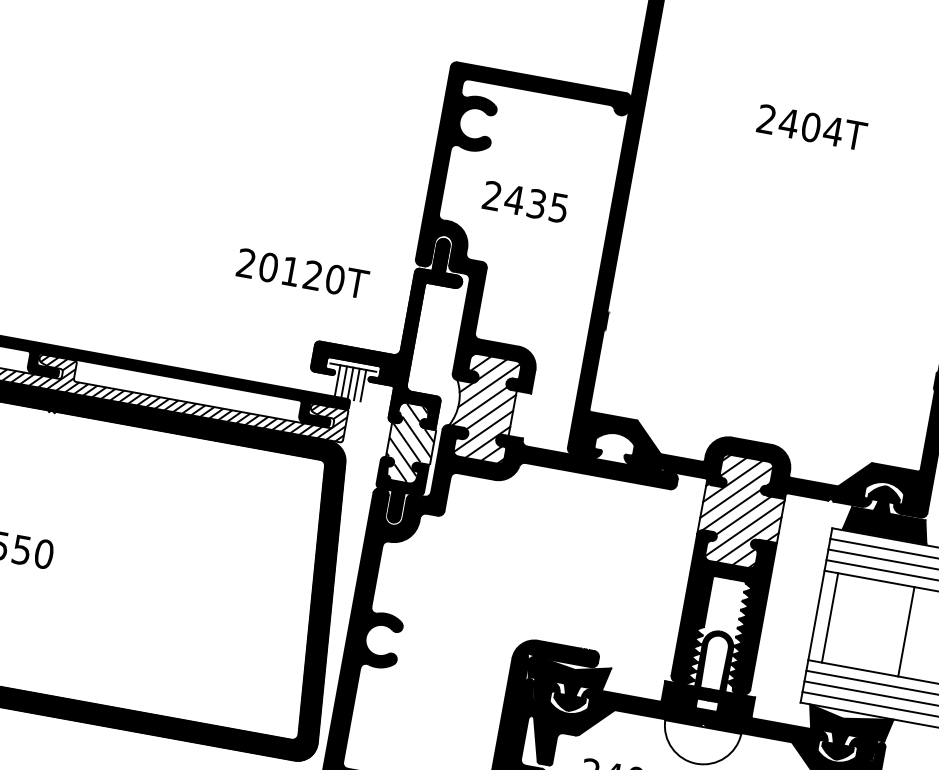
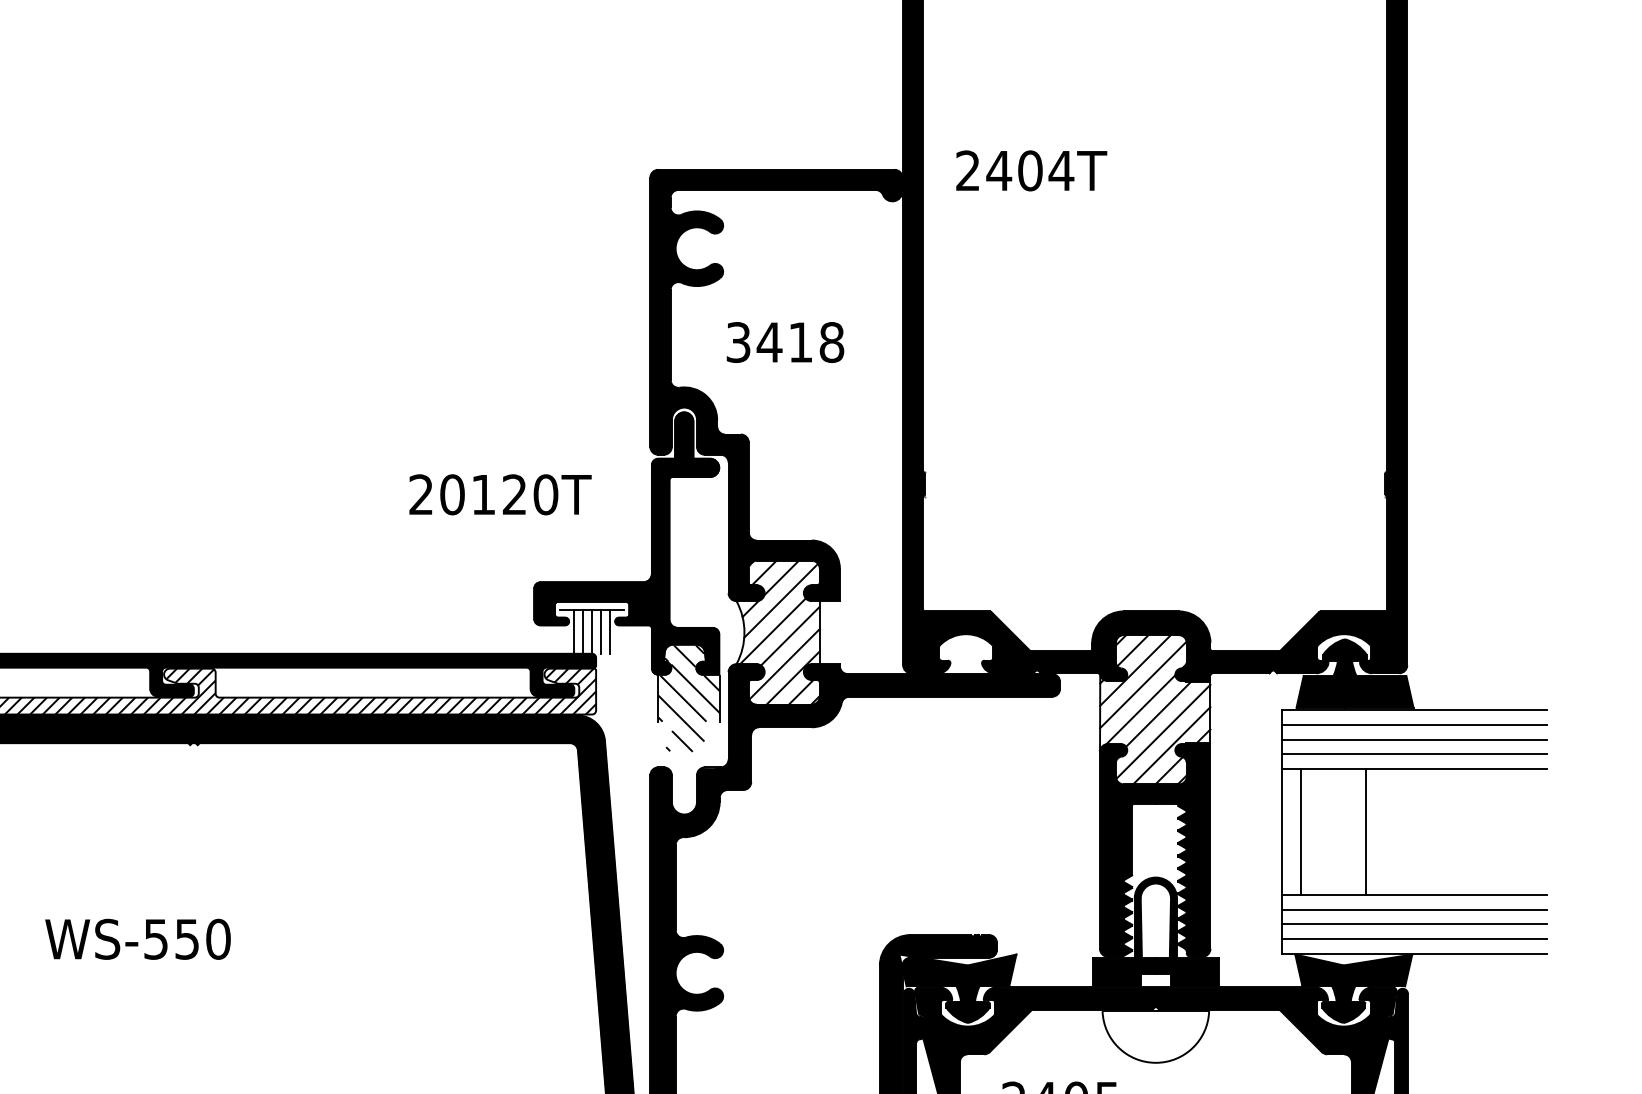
text: (812, 127) -> (1031, 170), moved
text: (525, 202) -> (785, 342), 2435 -> 3418
fill: (399, 491) -> (685, 766), removed
line: (906, 631) -> (1366, 831), moved

